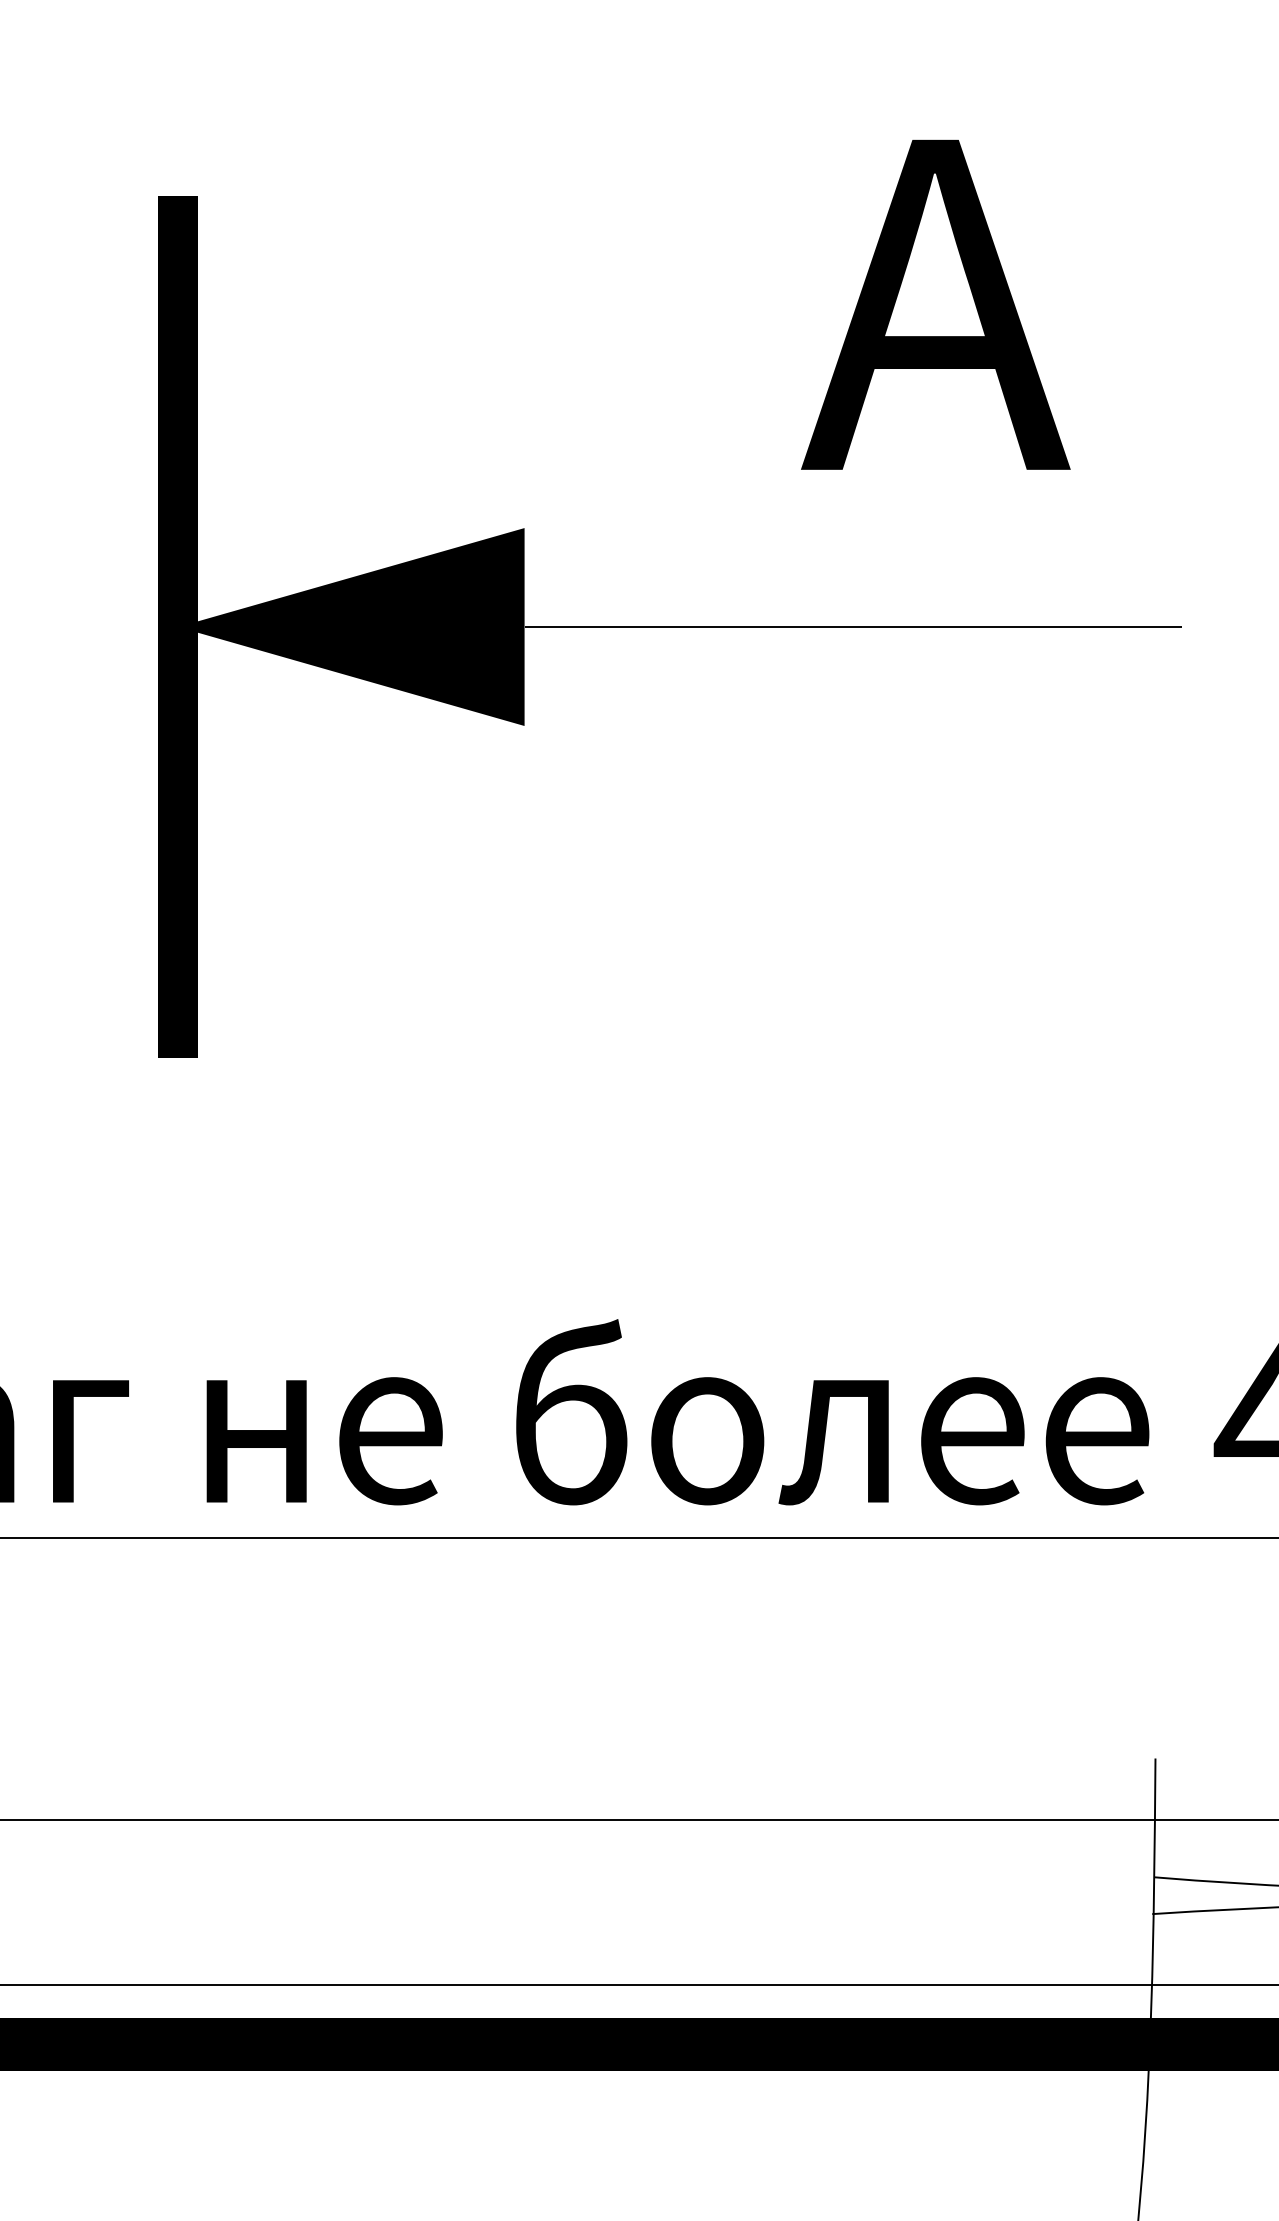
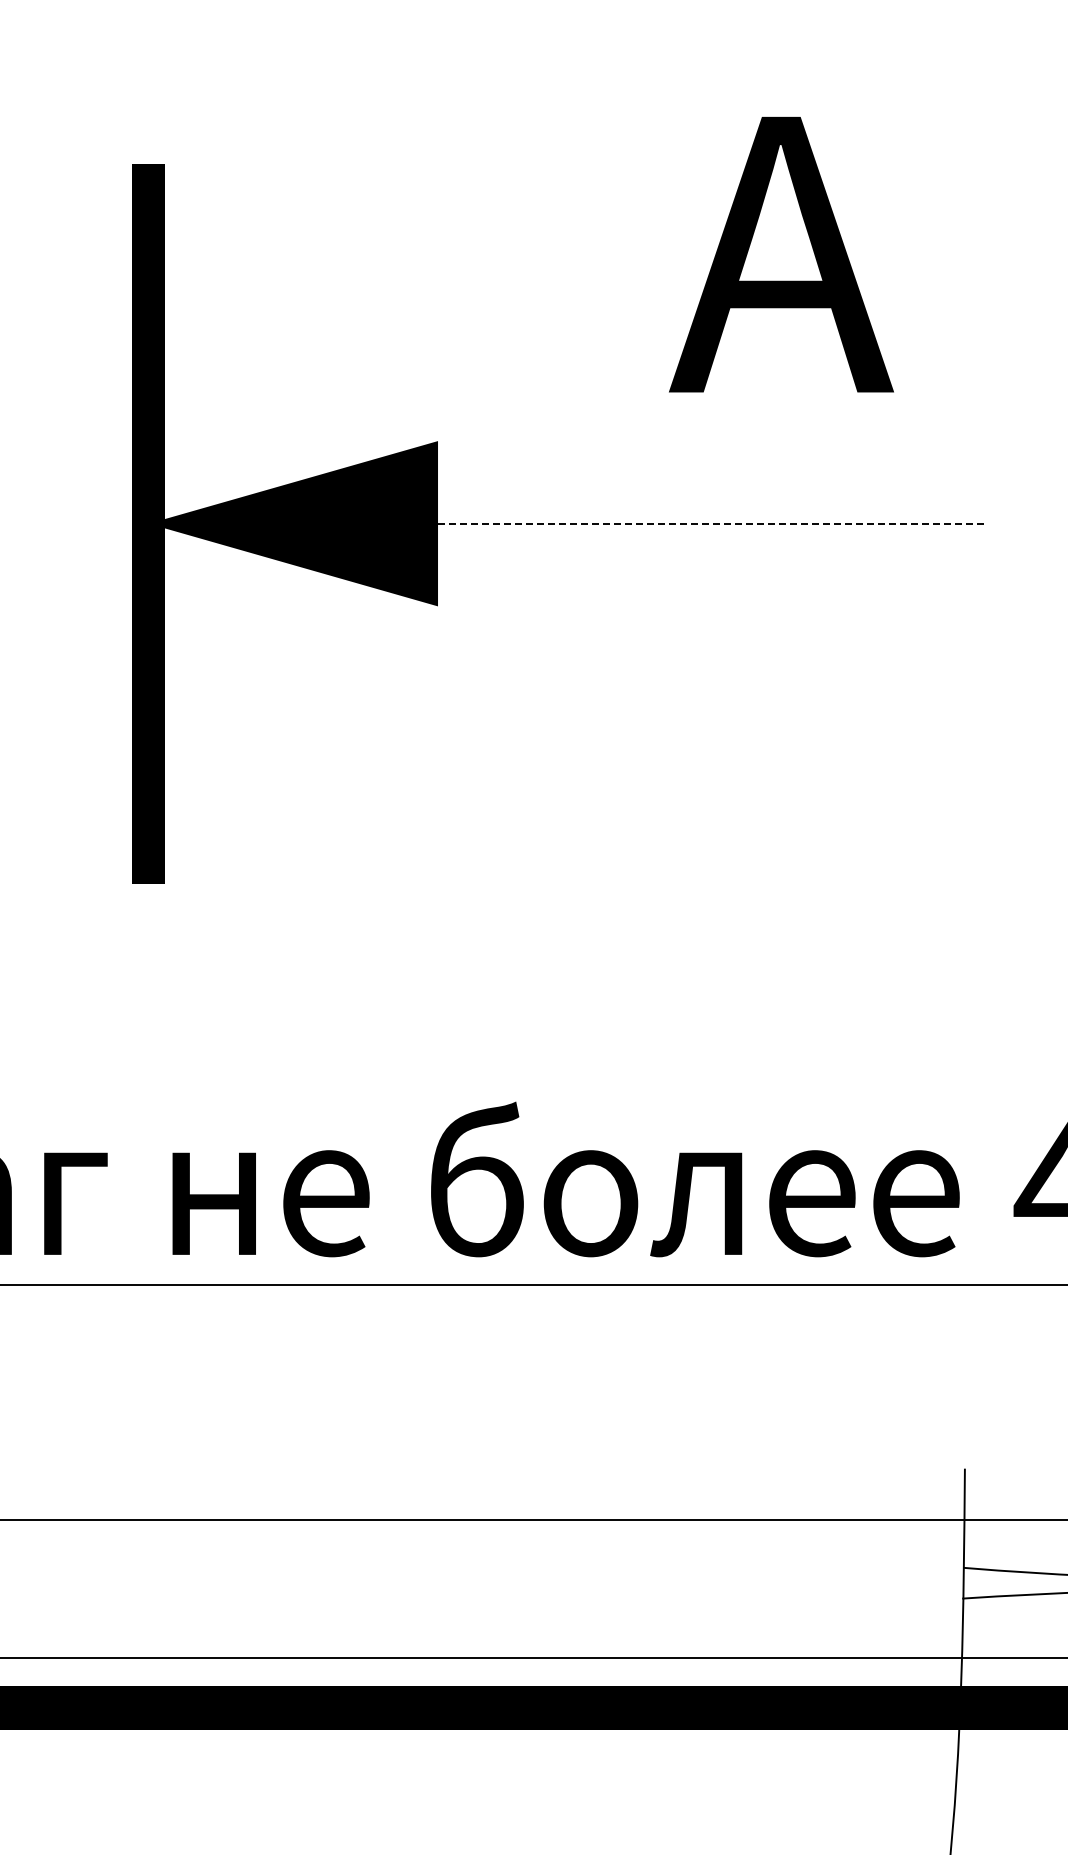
line: (853, 626) -> (712, 523), solid -> dashed

